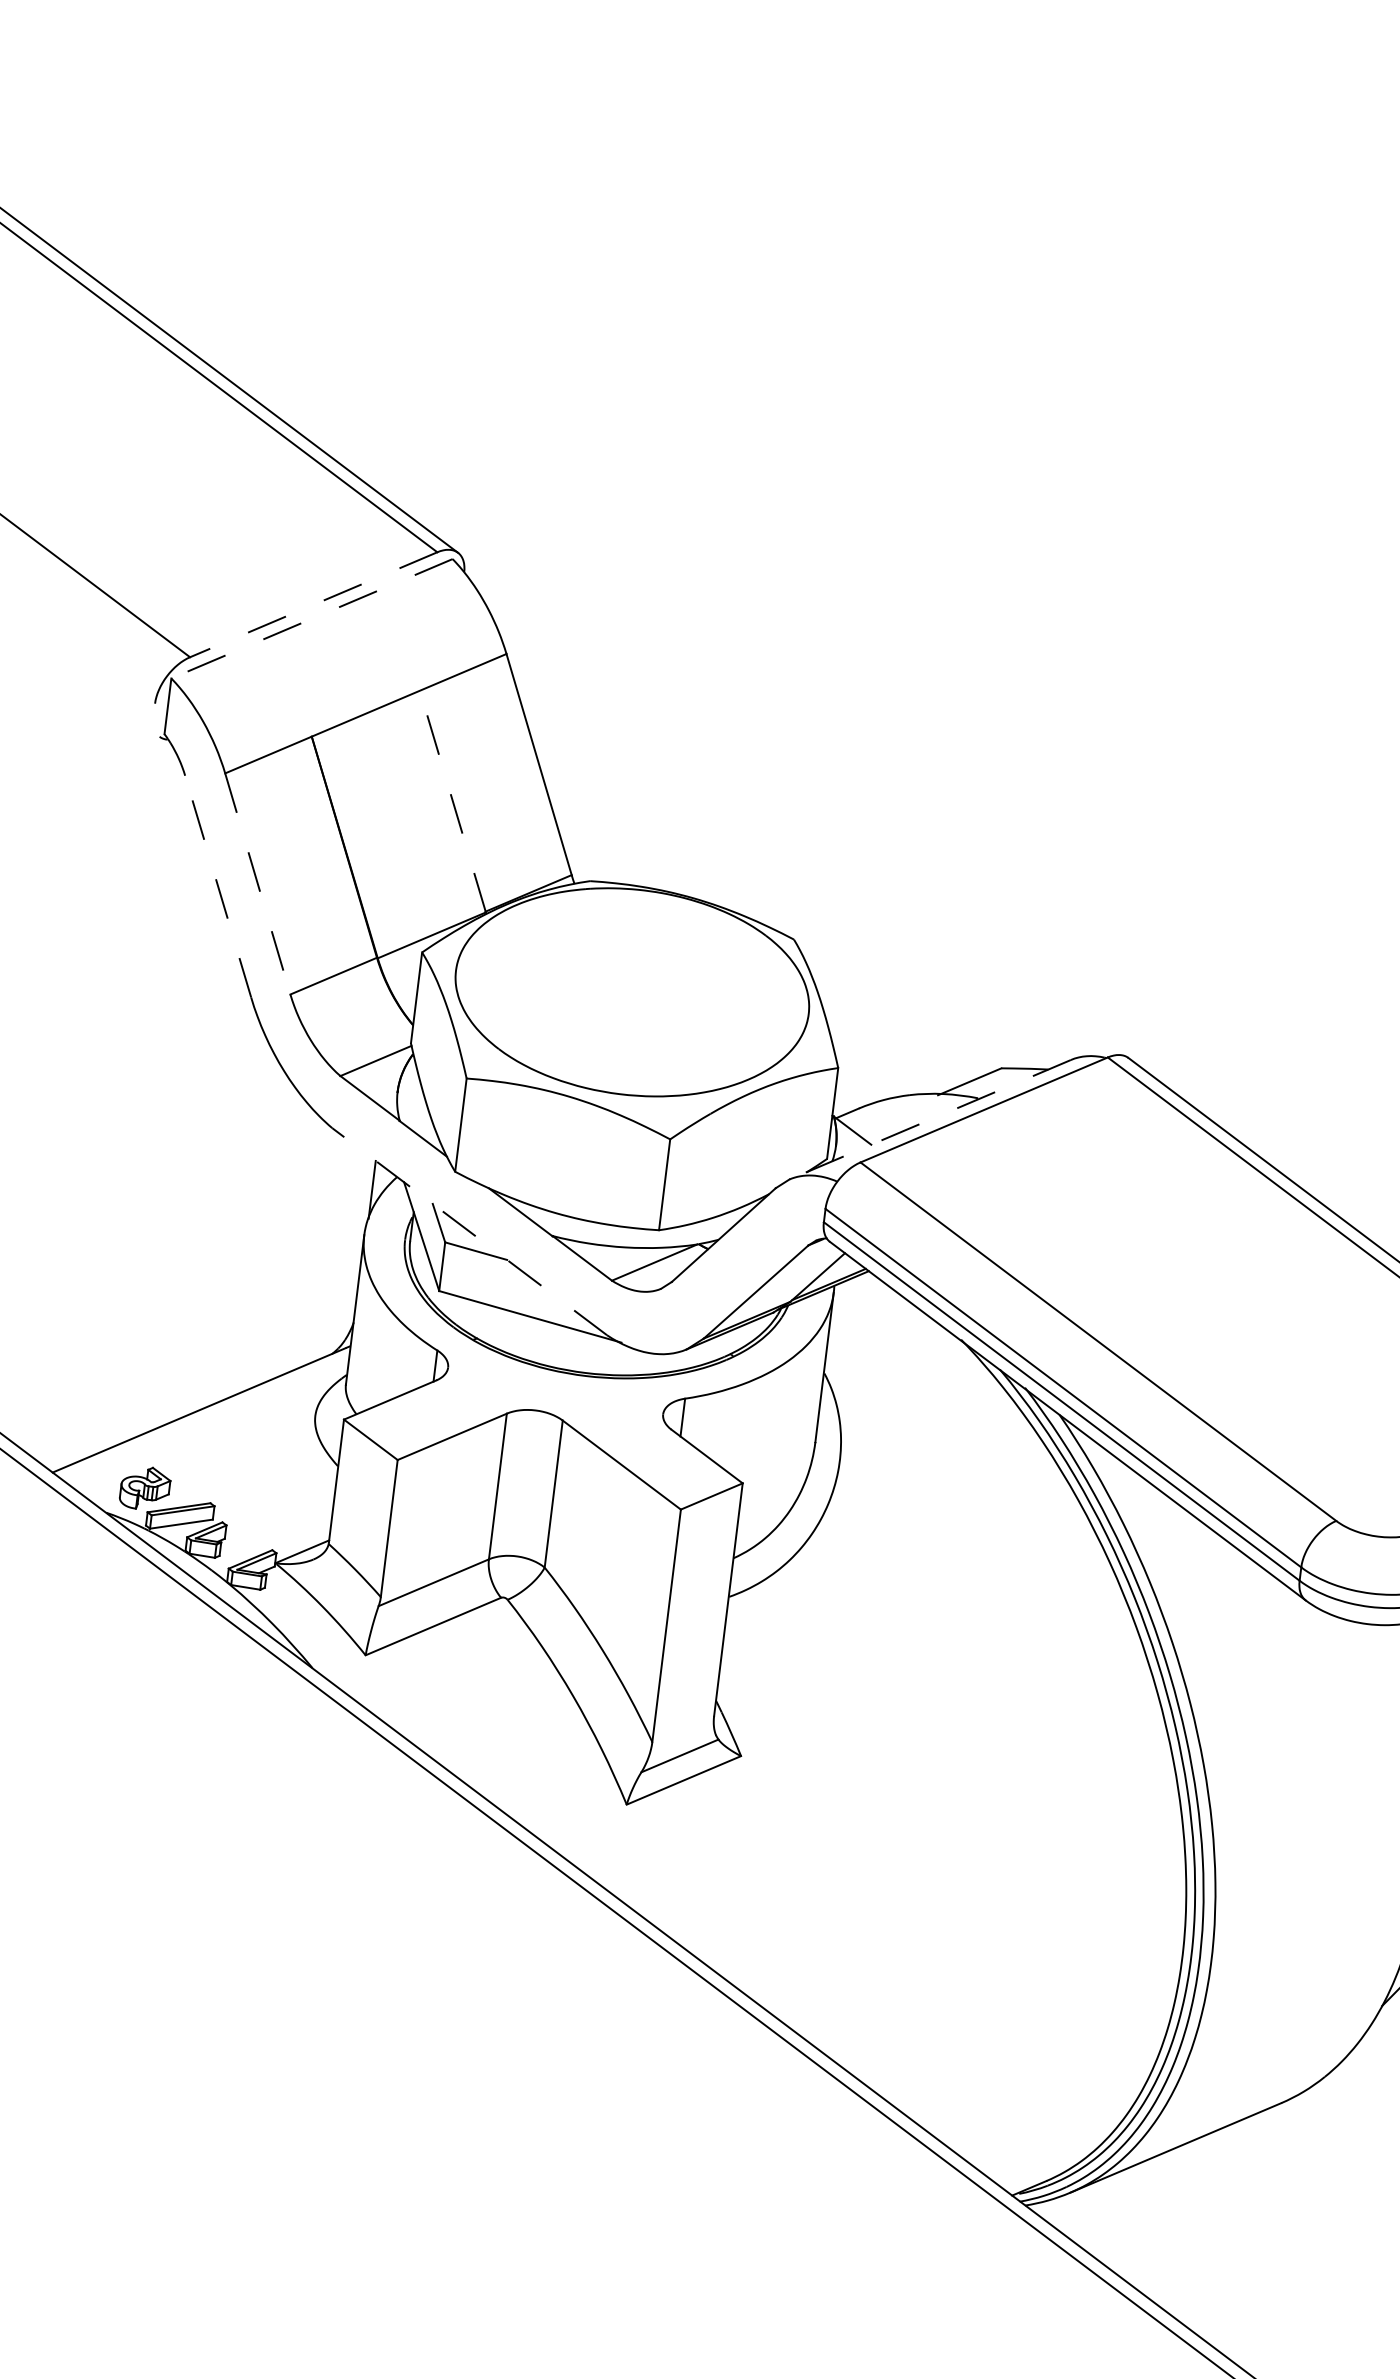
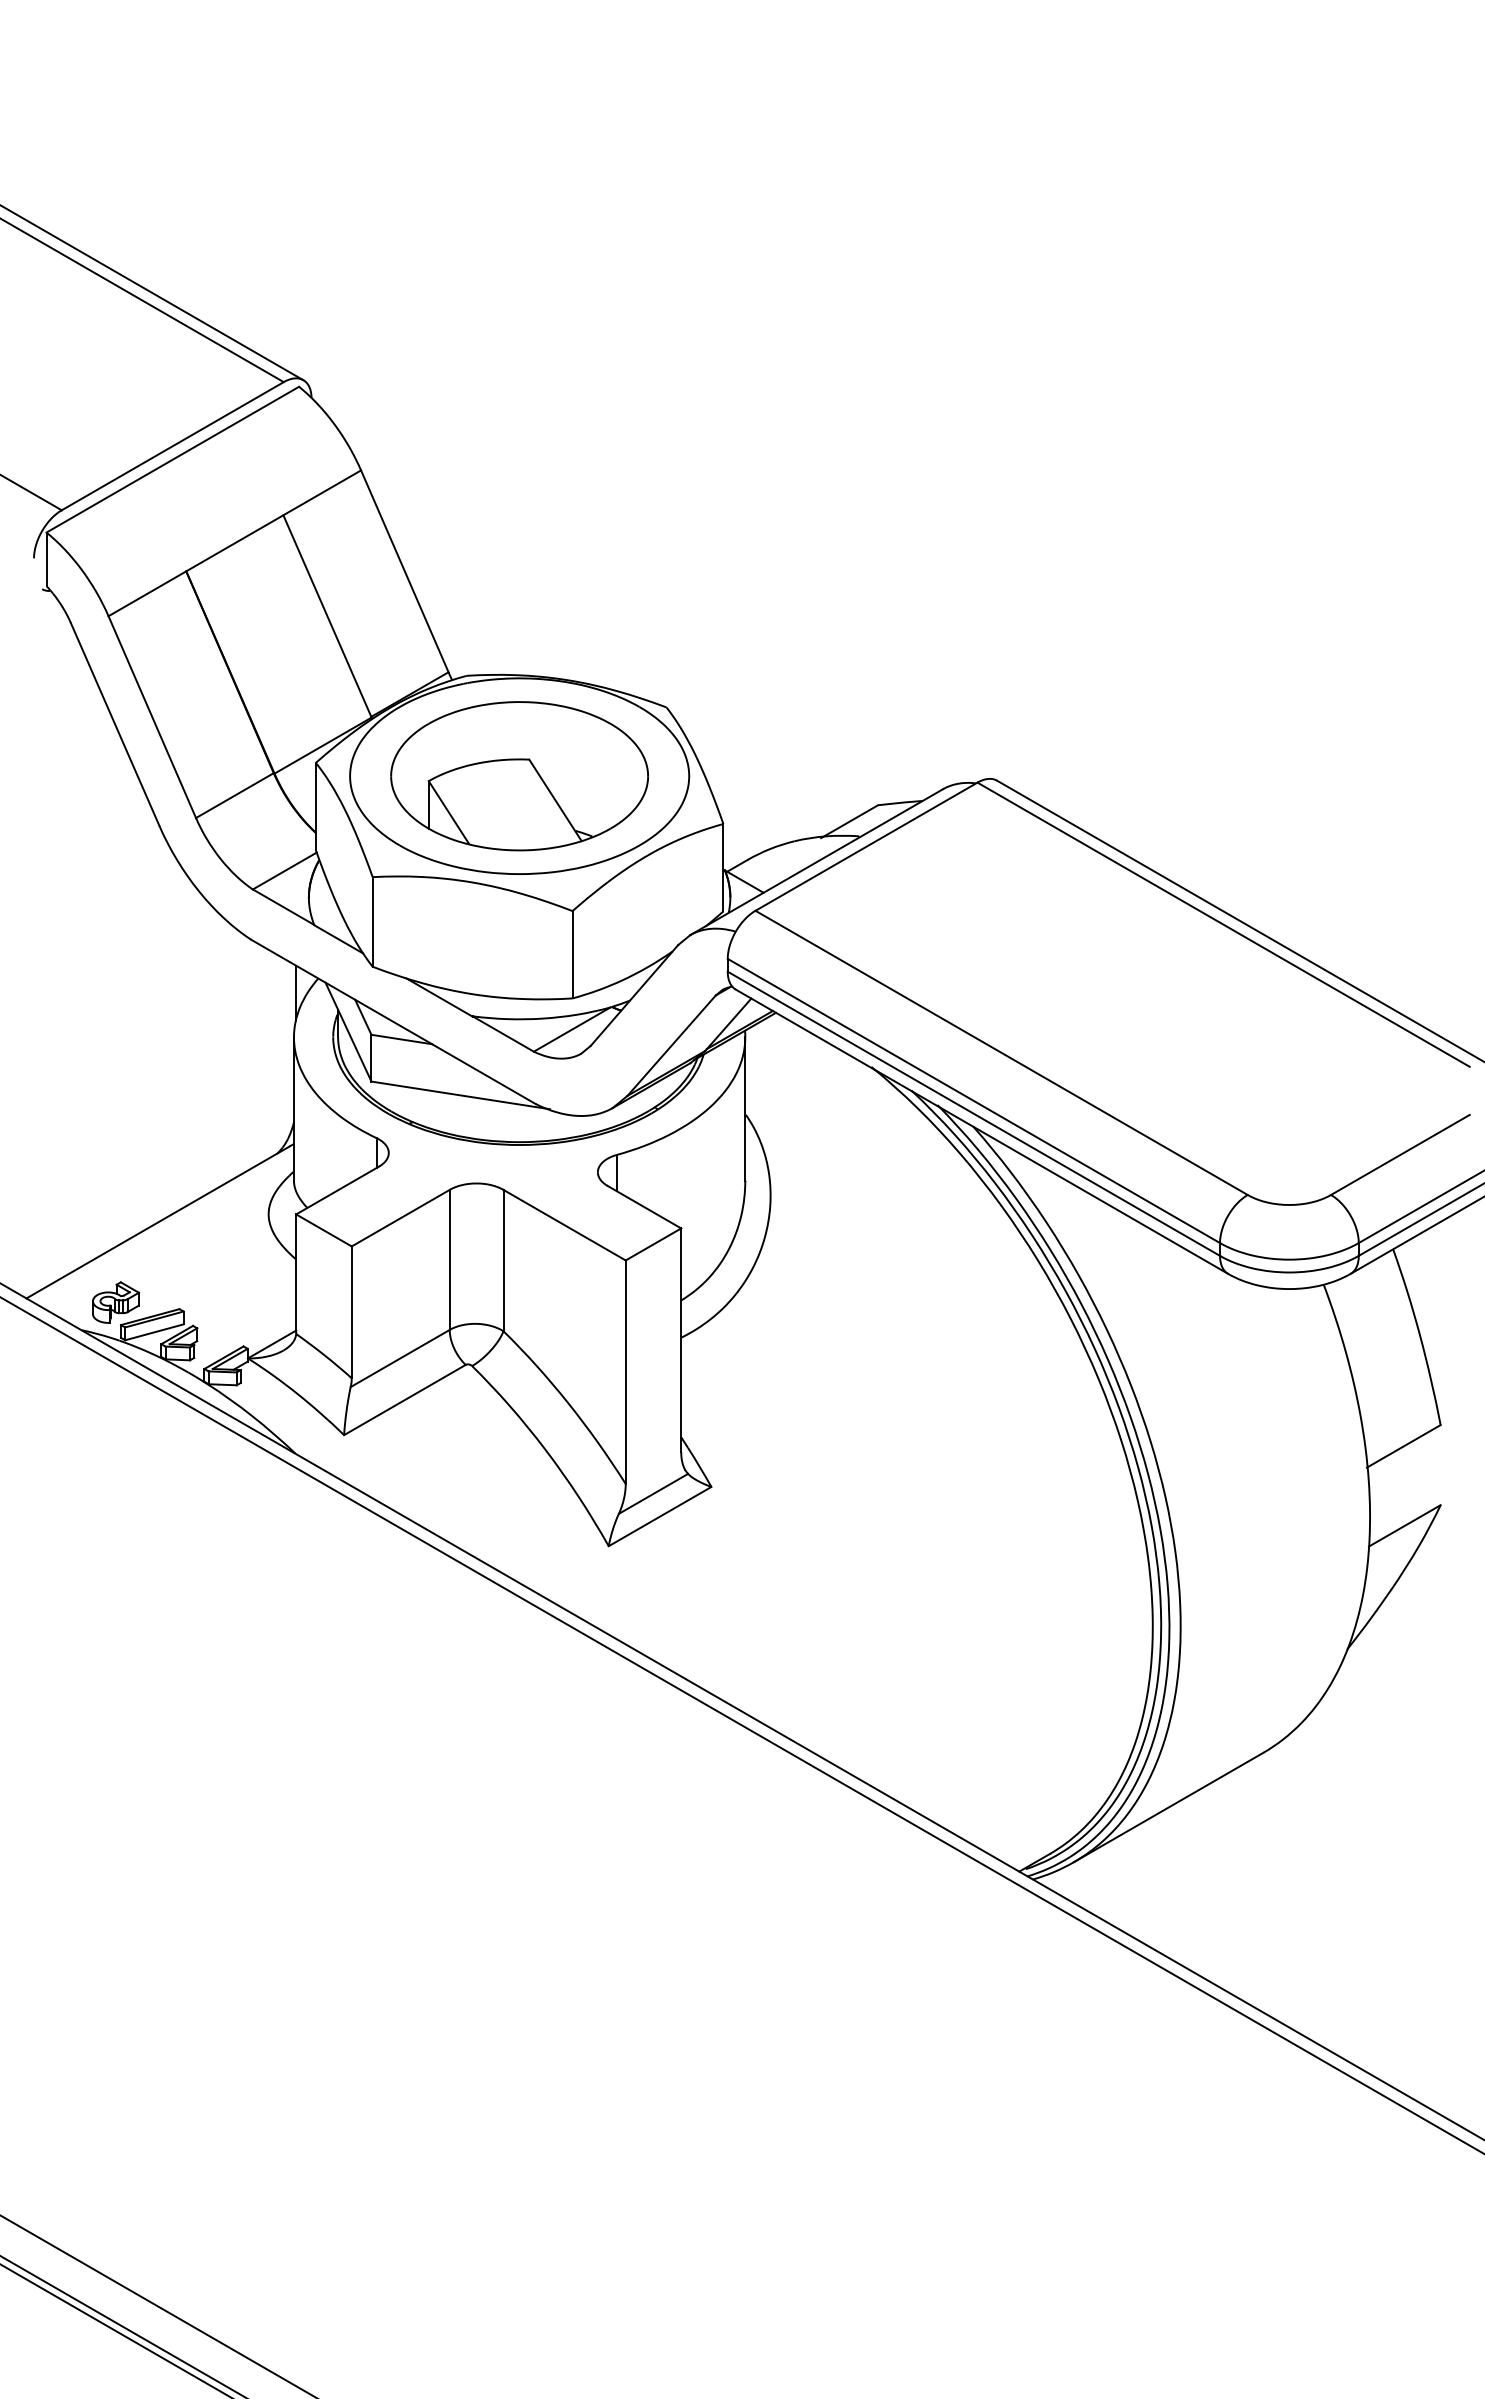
line: (313, 605) -> (172, 446), dashed -> solid
line: (311, 618) -> (172, 459), dashed -> solid
line: (453, 800) -> (327, 615), dashed -> solid
line: (257, 884) -> (152, 717), dashed -> solid
line: (217, 885) -> (114, 723), dashed -> solid
part: (632, 992) -> (519, 776), added
line: (930, 1119) -> (816, 862), dashed -> solid
line: (468, 1231) -> (392, 1021), dashed -> solid

